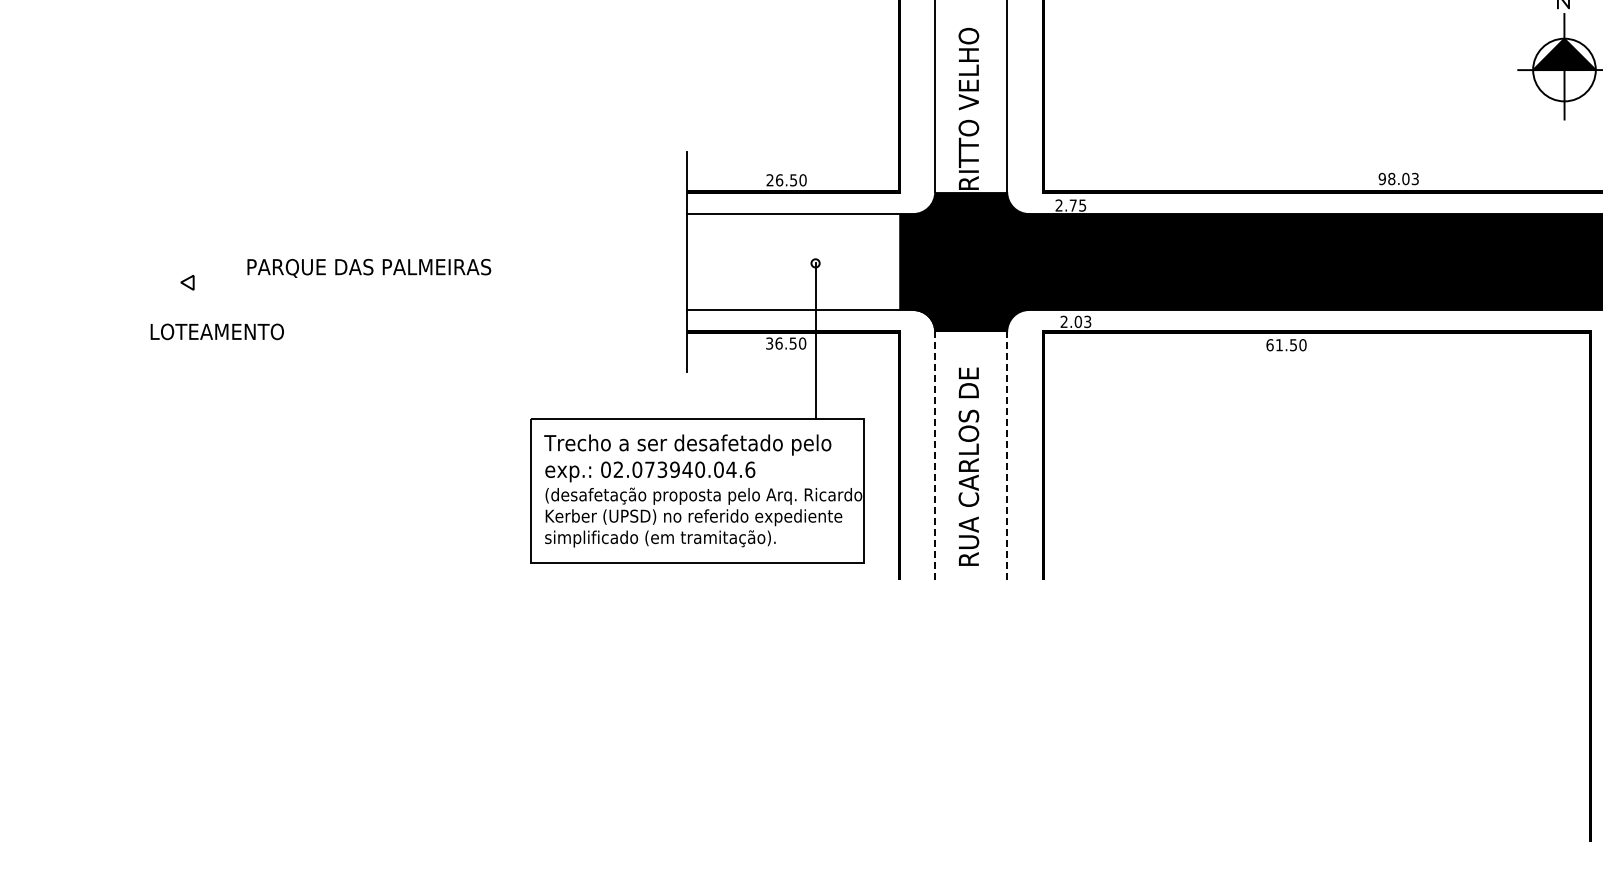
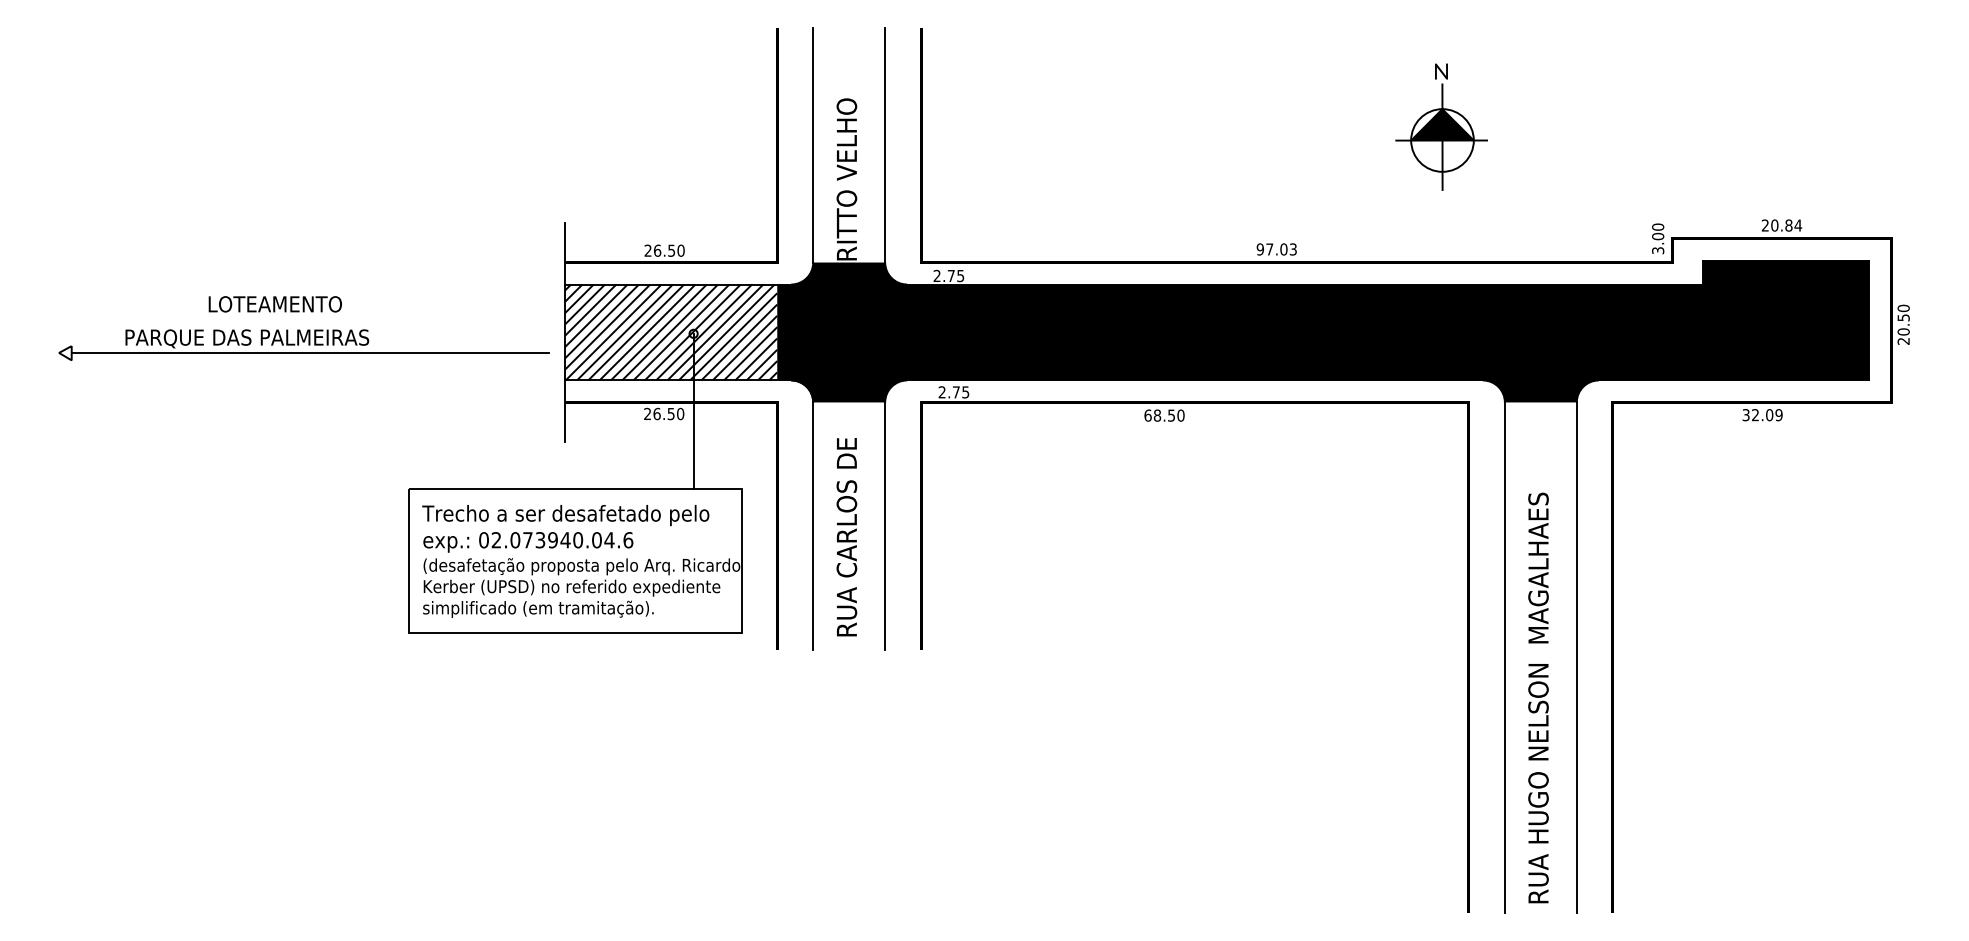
text: (1391, 179) -> (1269, 249), 98.03 -> 97.03
hatch: (793, 262) -> (671, 332), added
line: (432, 282) -> (310, 352), added
text: (1082, 322) -> (960, 392), 2.03 -> 2.75
text: (216, 332) -> (274, 304), moved
text: (769, 344) -> (647, 414), 36.50 -> 26.50
text: (1279, 345) -> (1157, 415), 61.50 -> 68.50
line: (935, 456) -> (813, 526), dashed -> solid
line: (1007, 456) -> (885, 526), dashed -> solid

